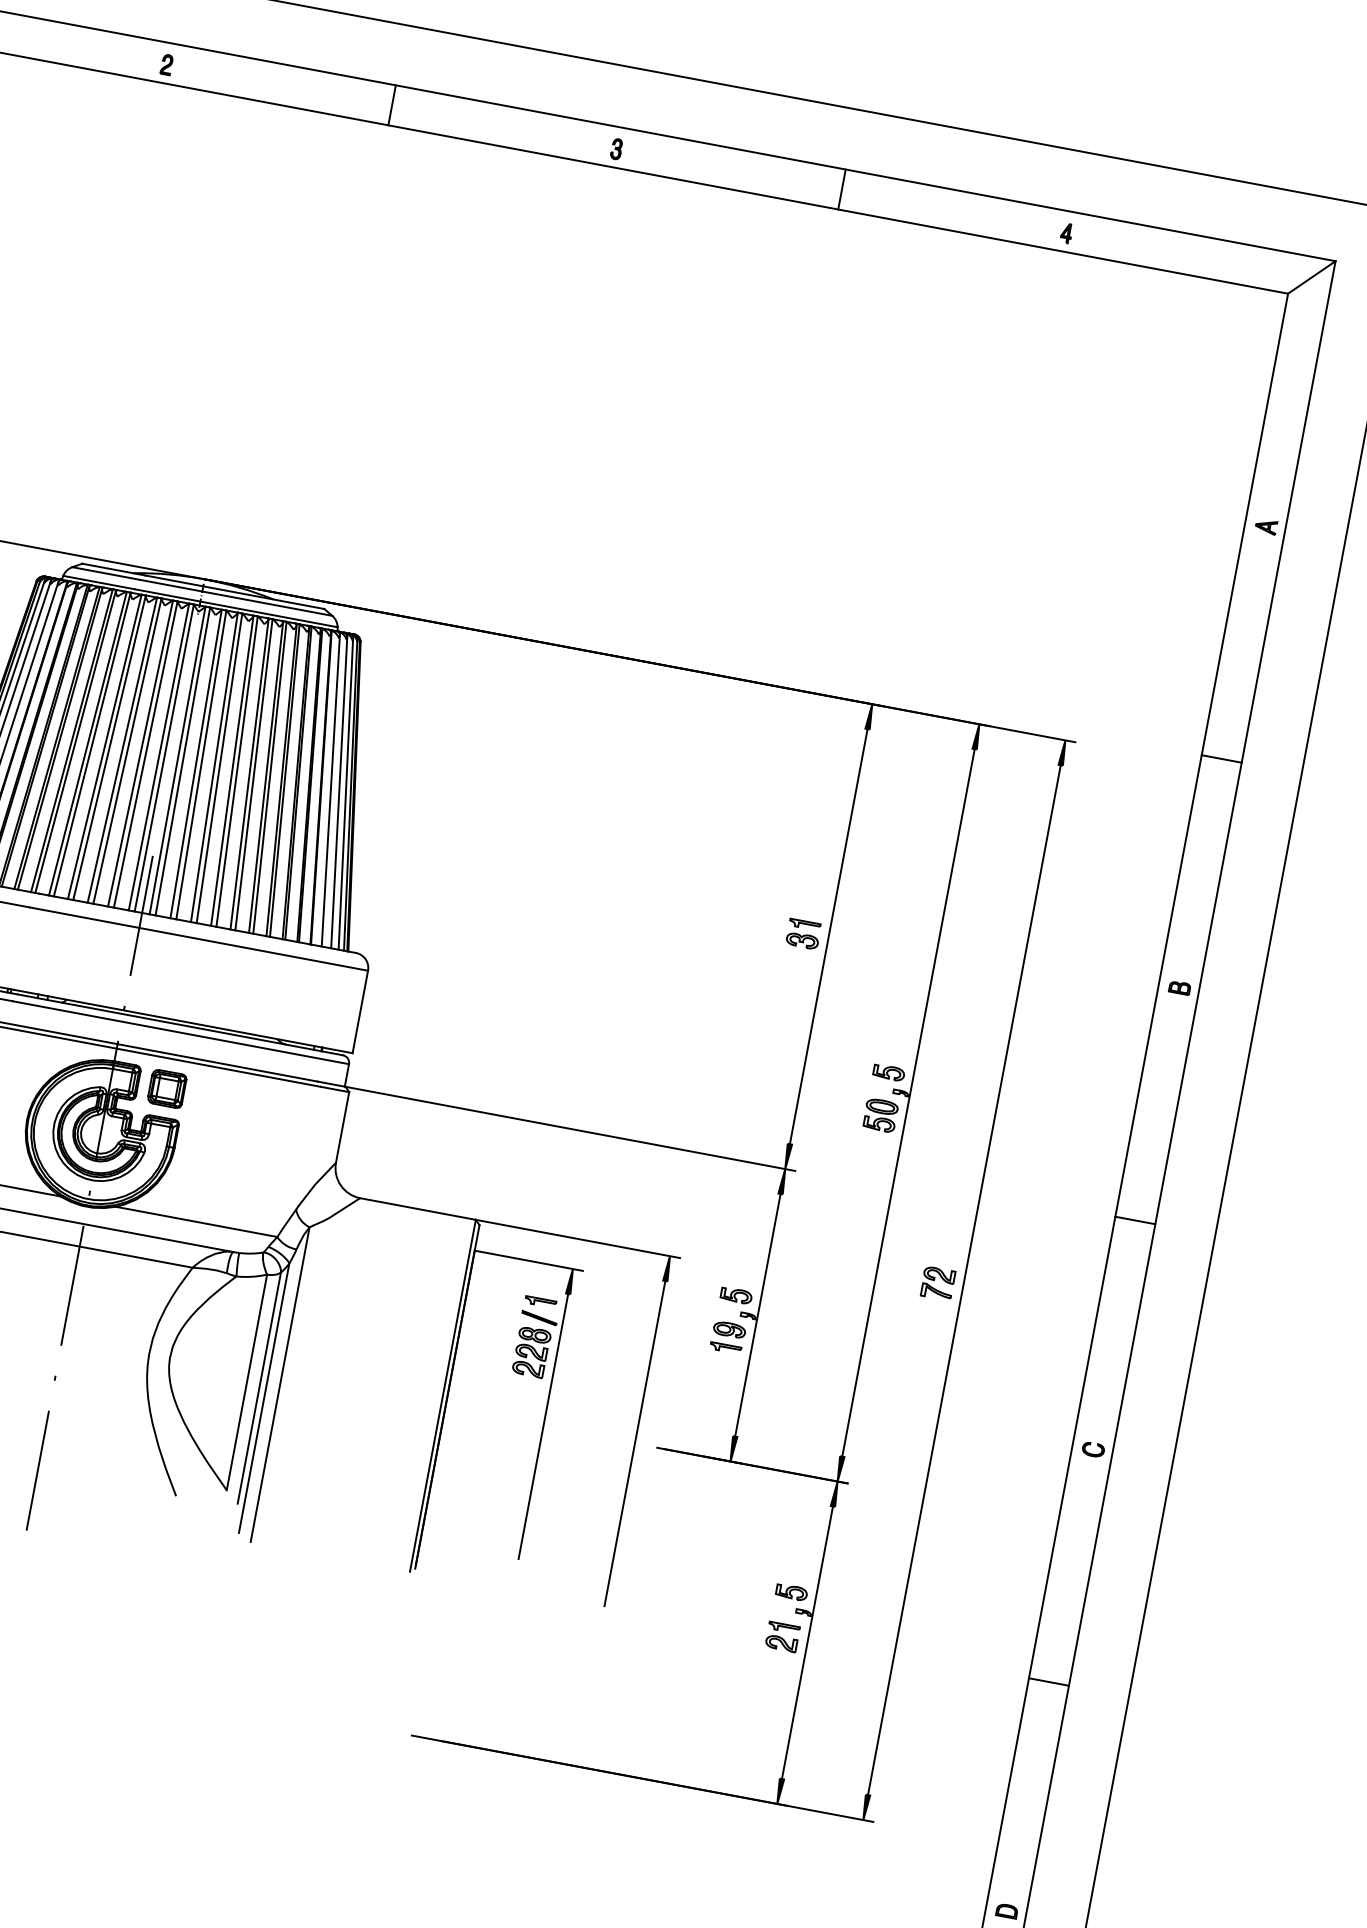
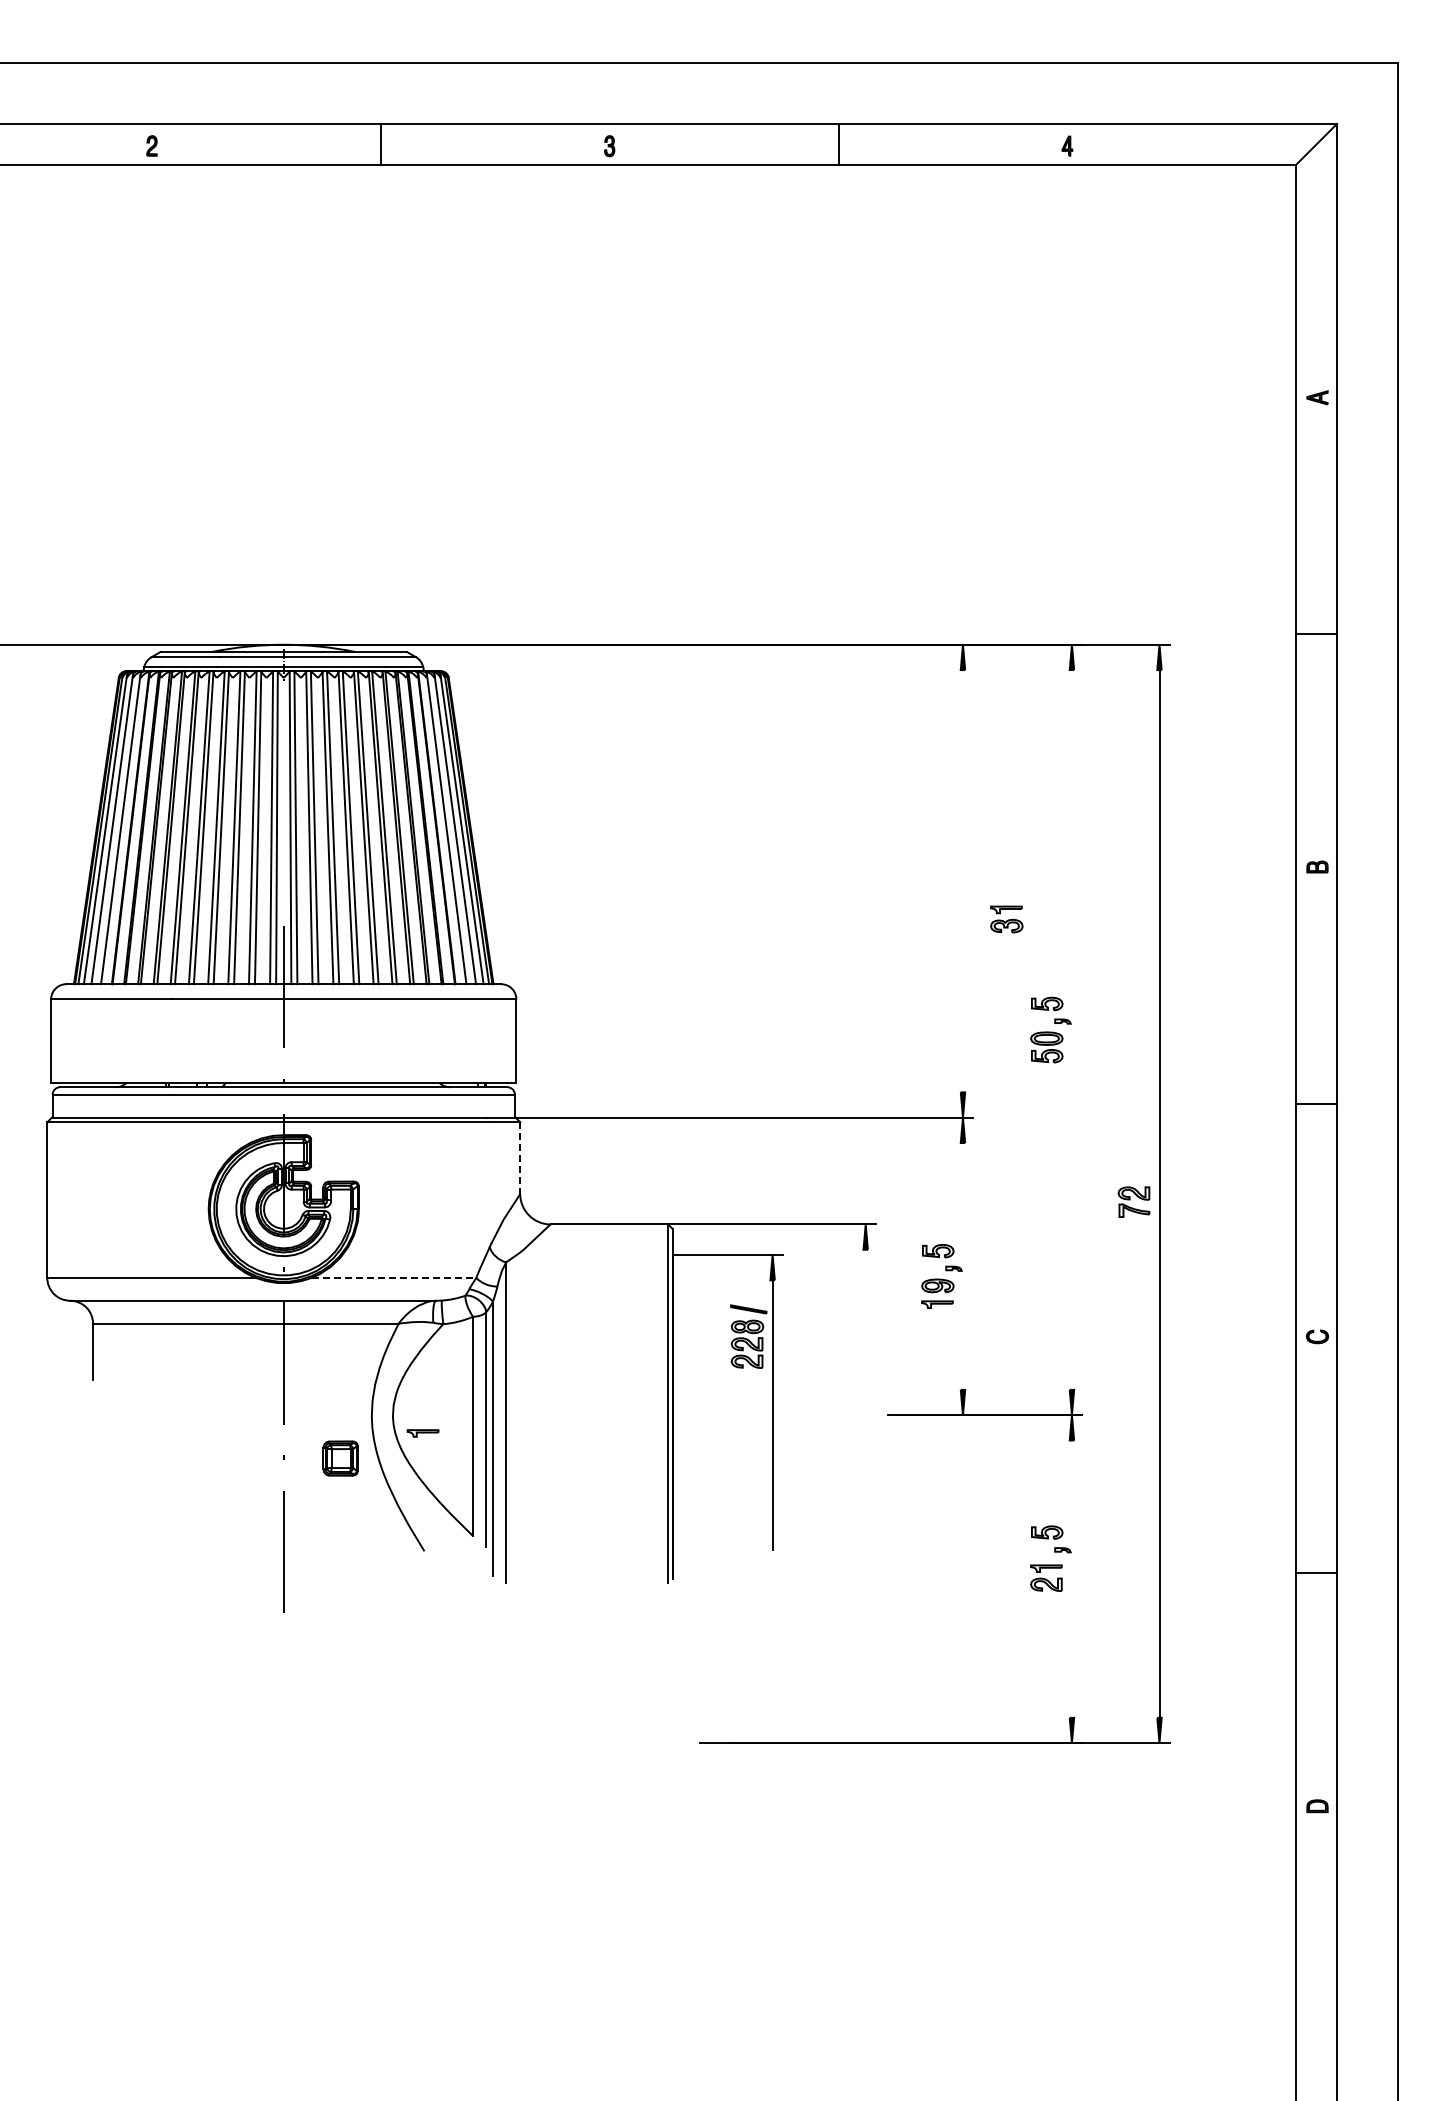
part: (803, 934) -> (1006, 919), moved
line: (828, 936) -> (962, 881), removed
part: (166, 1088) -> (340, 1458), moved
line: (908, 1102) -> (1071, 1029), removed
line: (342, 1127) -> (520, 1158), solid -> dashed
line: (197, 1221) -> (394, 1277), solid -> dashed
part: (540, 1302) -> (422, 1433), moved
line: (757, 1315) -> (962, 1266), removed
line: (634, 1442) -> (865, 1414), removed
line: (807, 1642) -> (1071, 1578), removed

